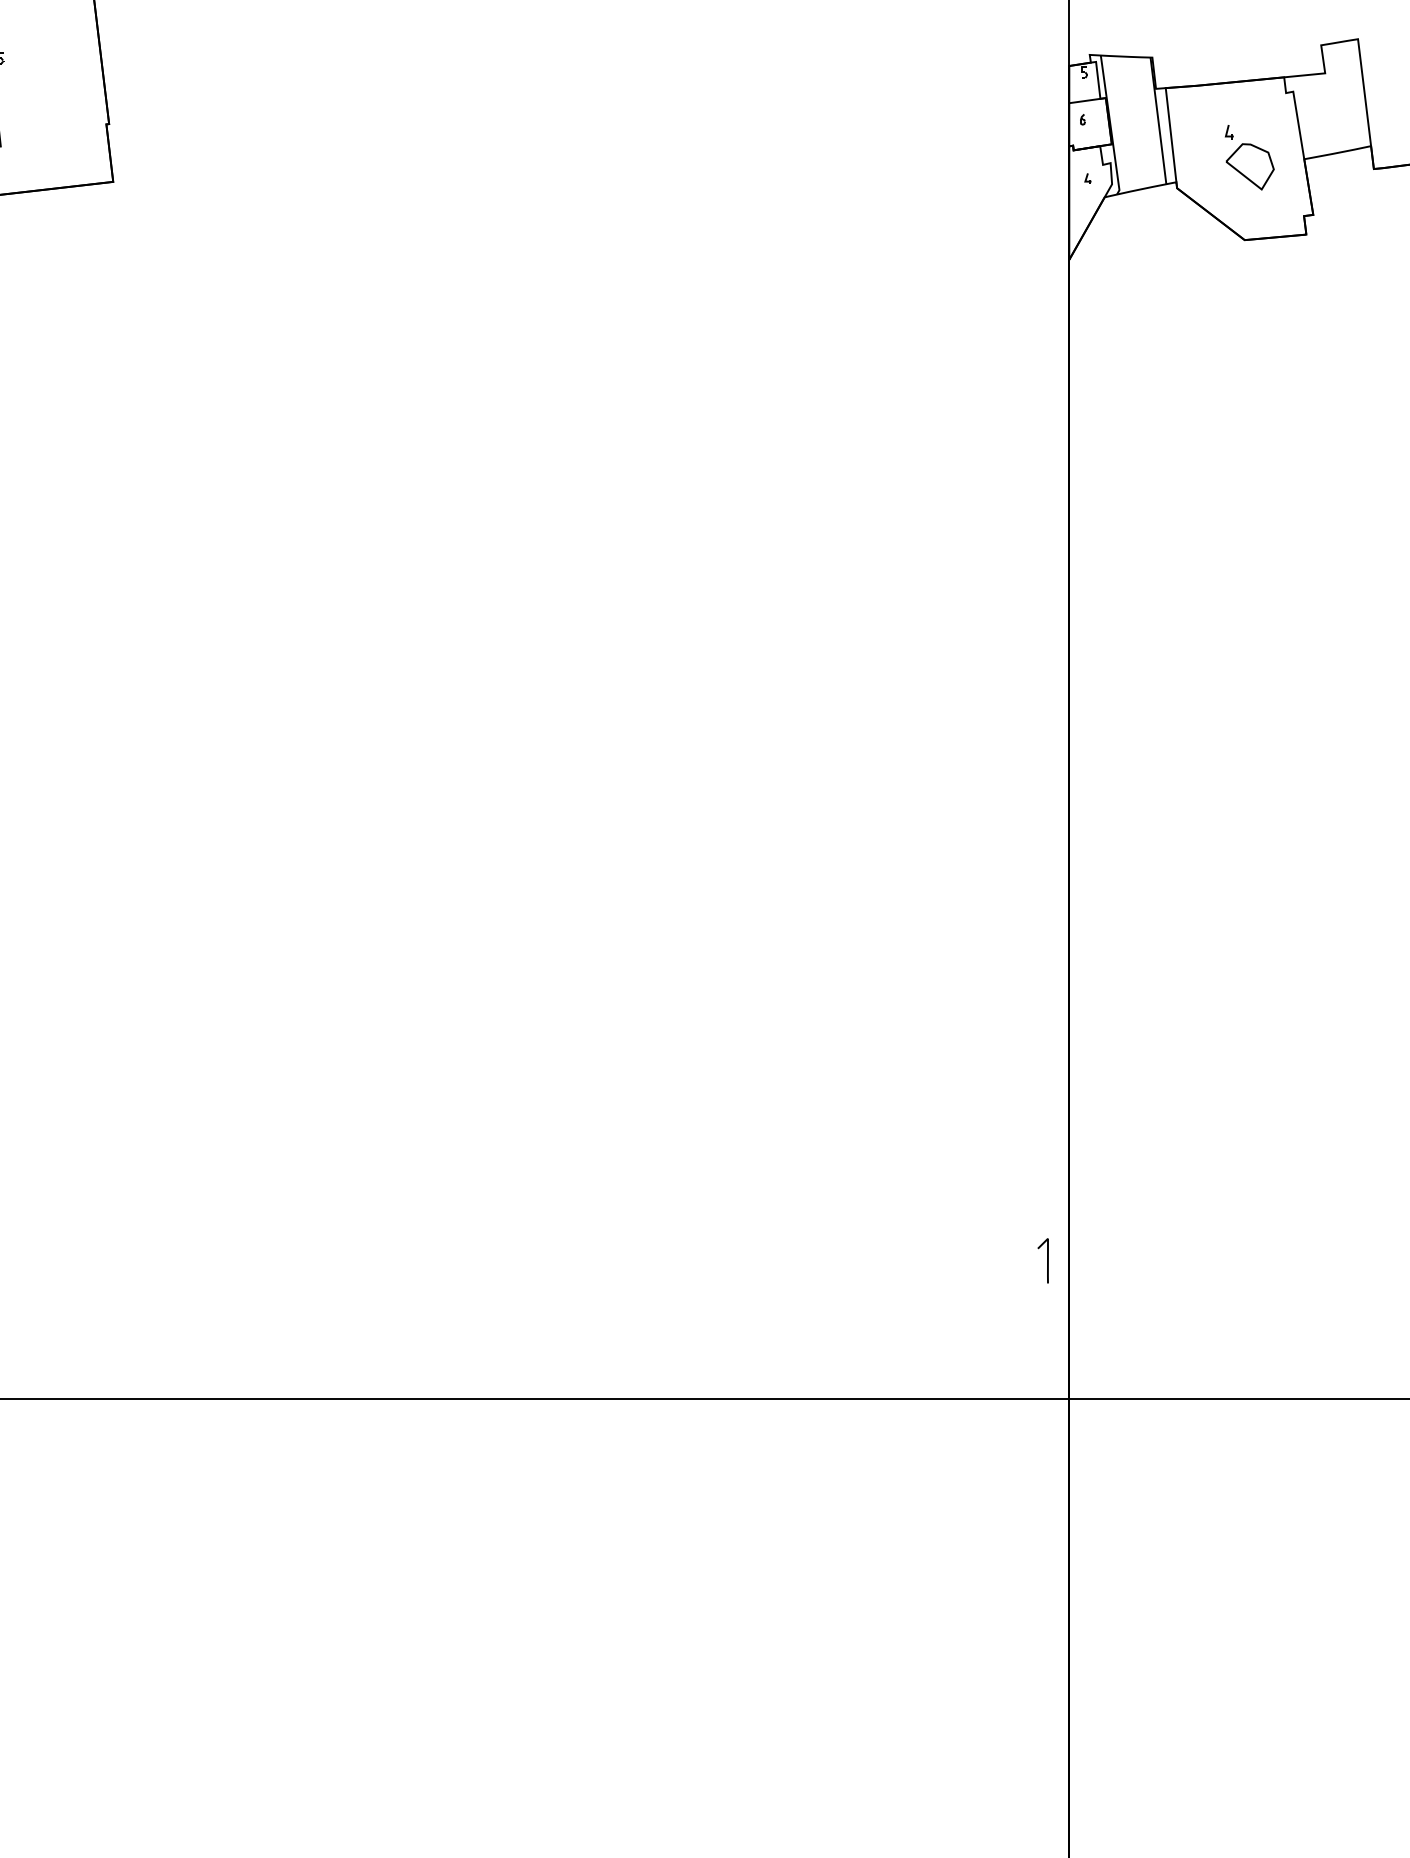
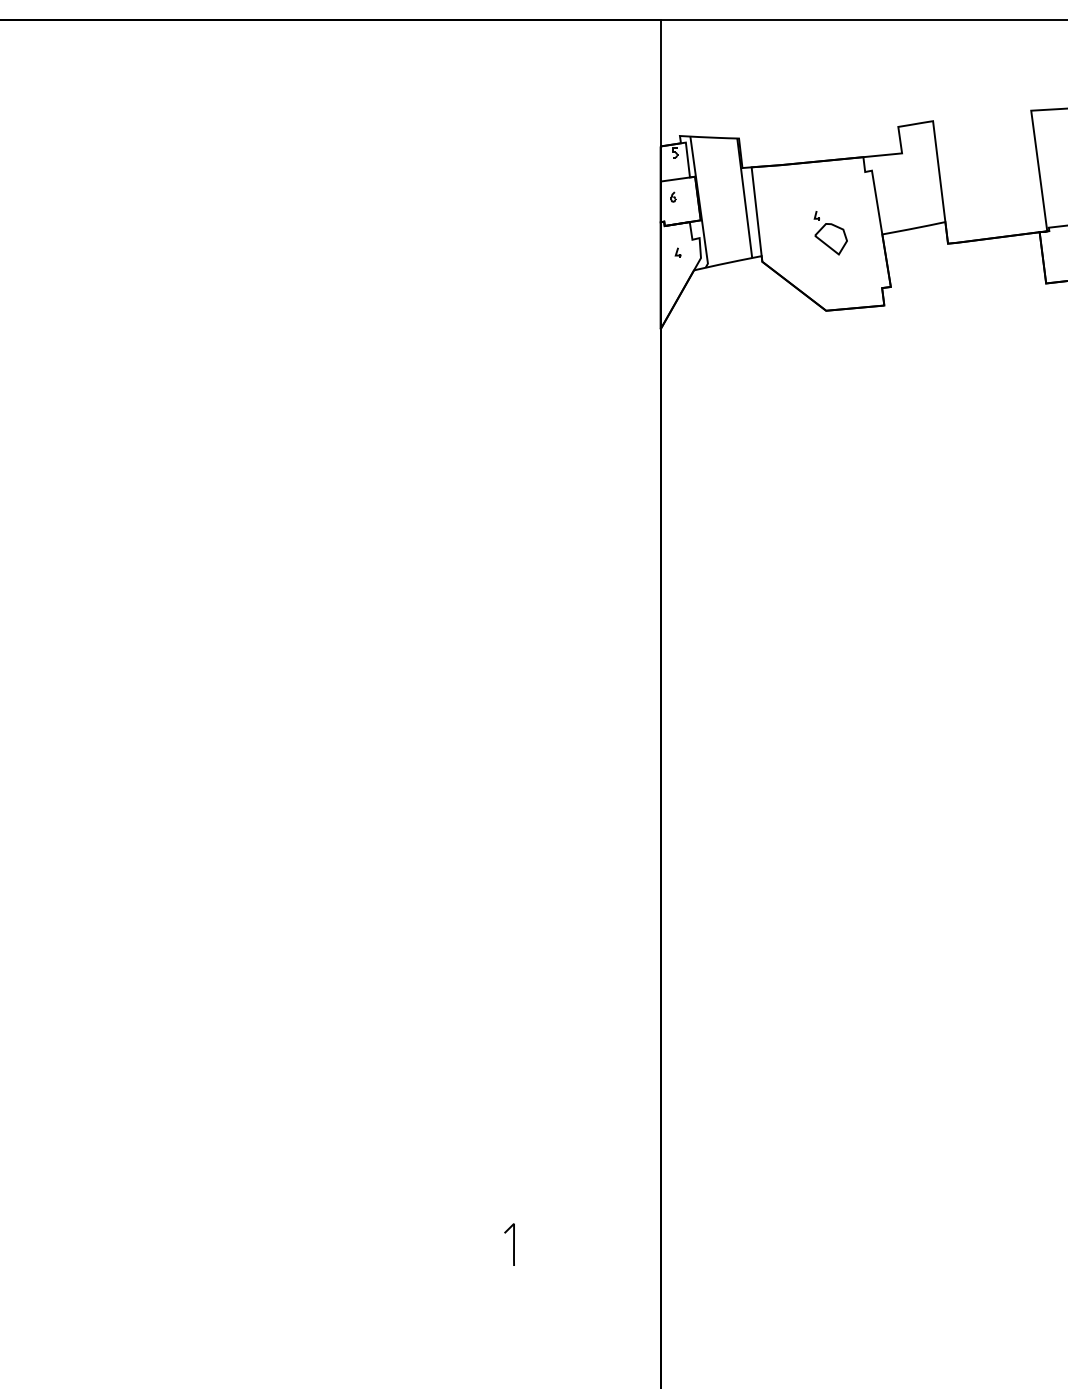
part: (1249, 157) -> (830, 232), size x0.71
line: (1047, 1260) -> (513, 1244), moved

